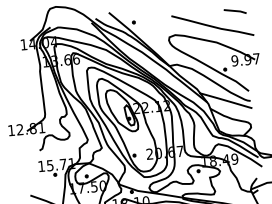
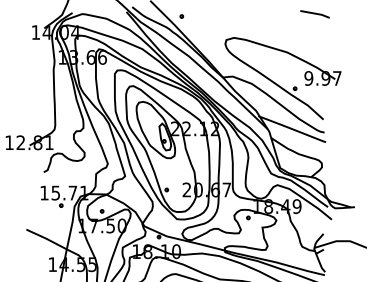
curve: (213, 26) -> (284, 30), removed

